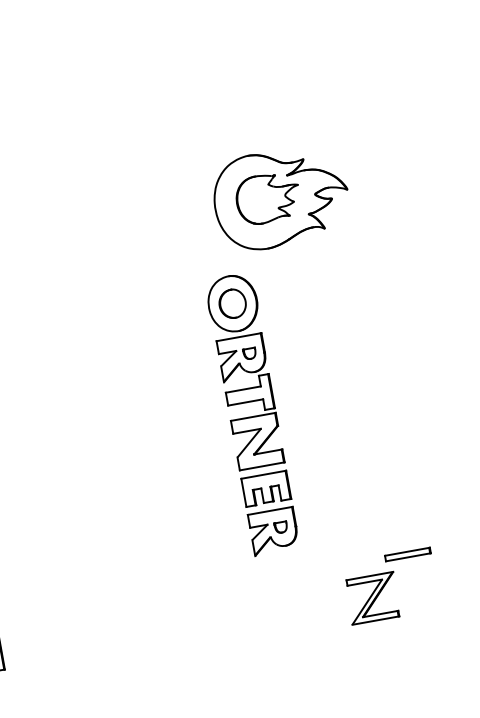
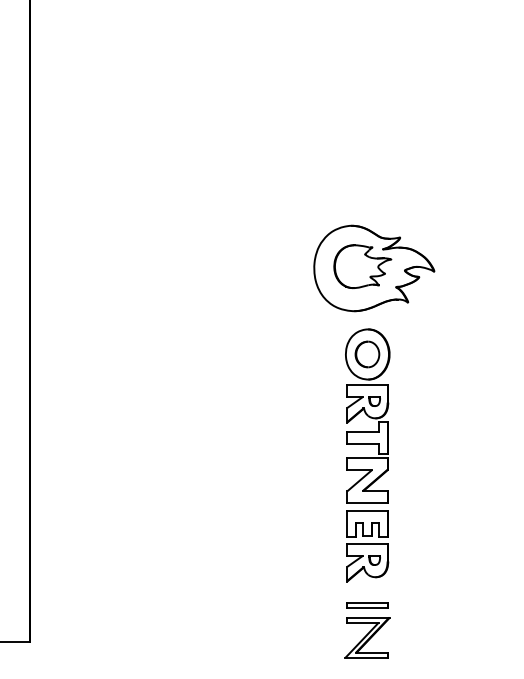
part: (281, 198) -> (374, 268), moved
part: (252, 414) -> (367, 455), moved
part: (407, 554) -> (367, 605), moved

